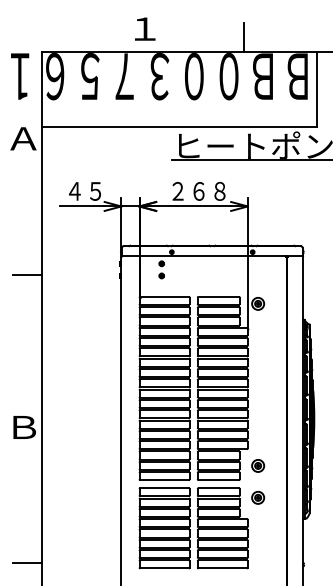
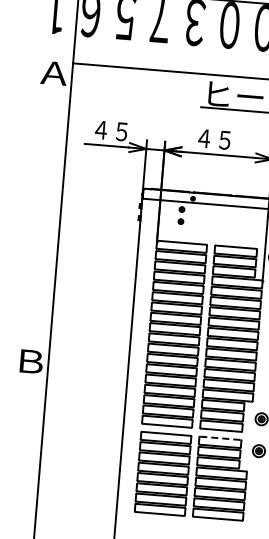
text: (198, 190) -> (224, 139), ２６８ -> ４５
line: (26, 274) -> (46, 209), removed
line: (219, 488) -> (221, 438), solid -> dashed
line: (26, 563) -> (22, 497), removed

